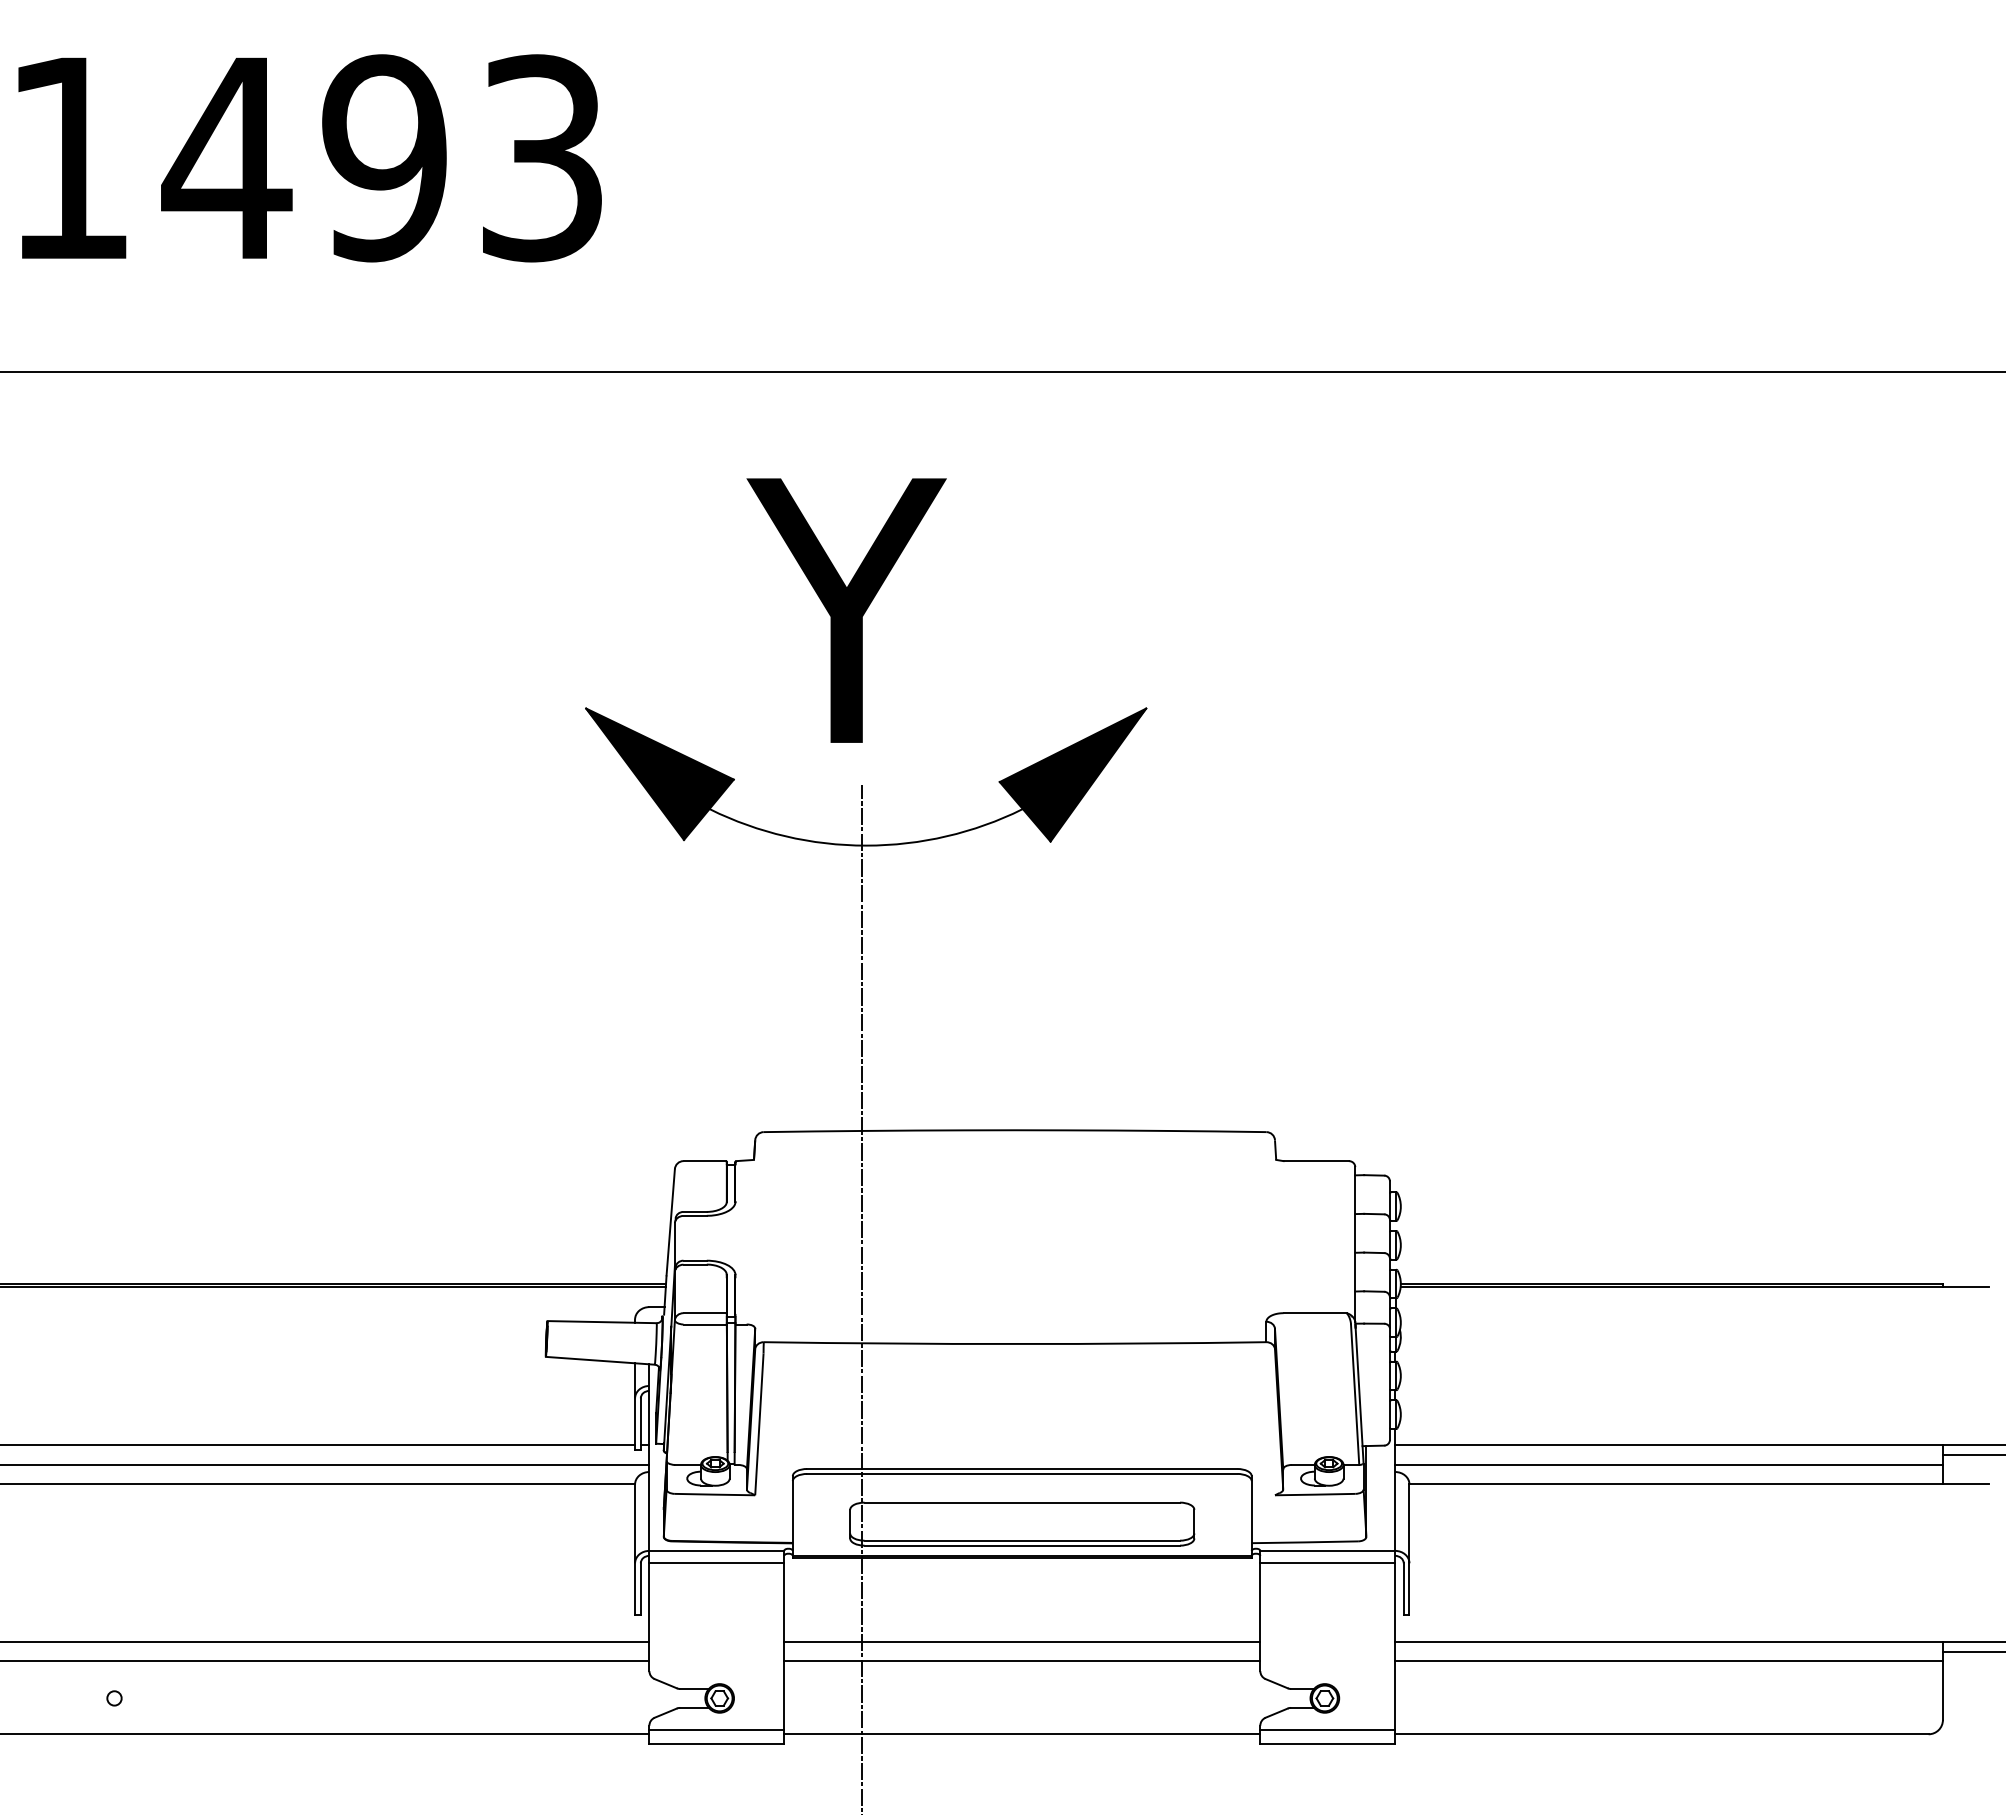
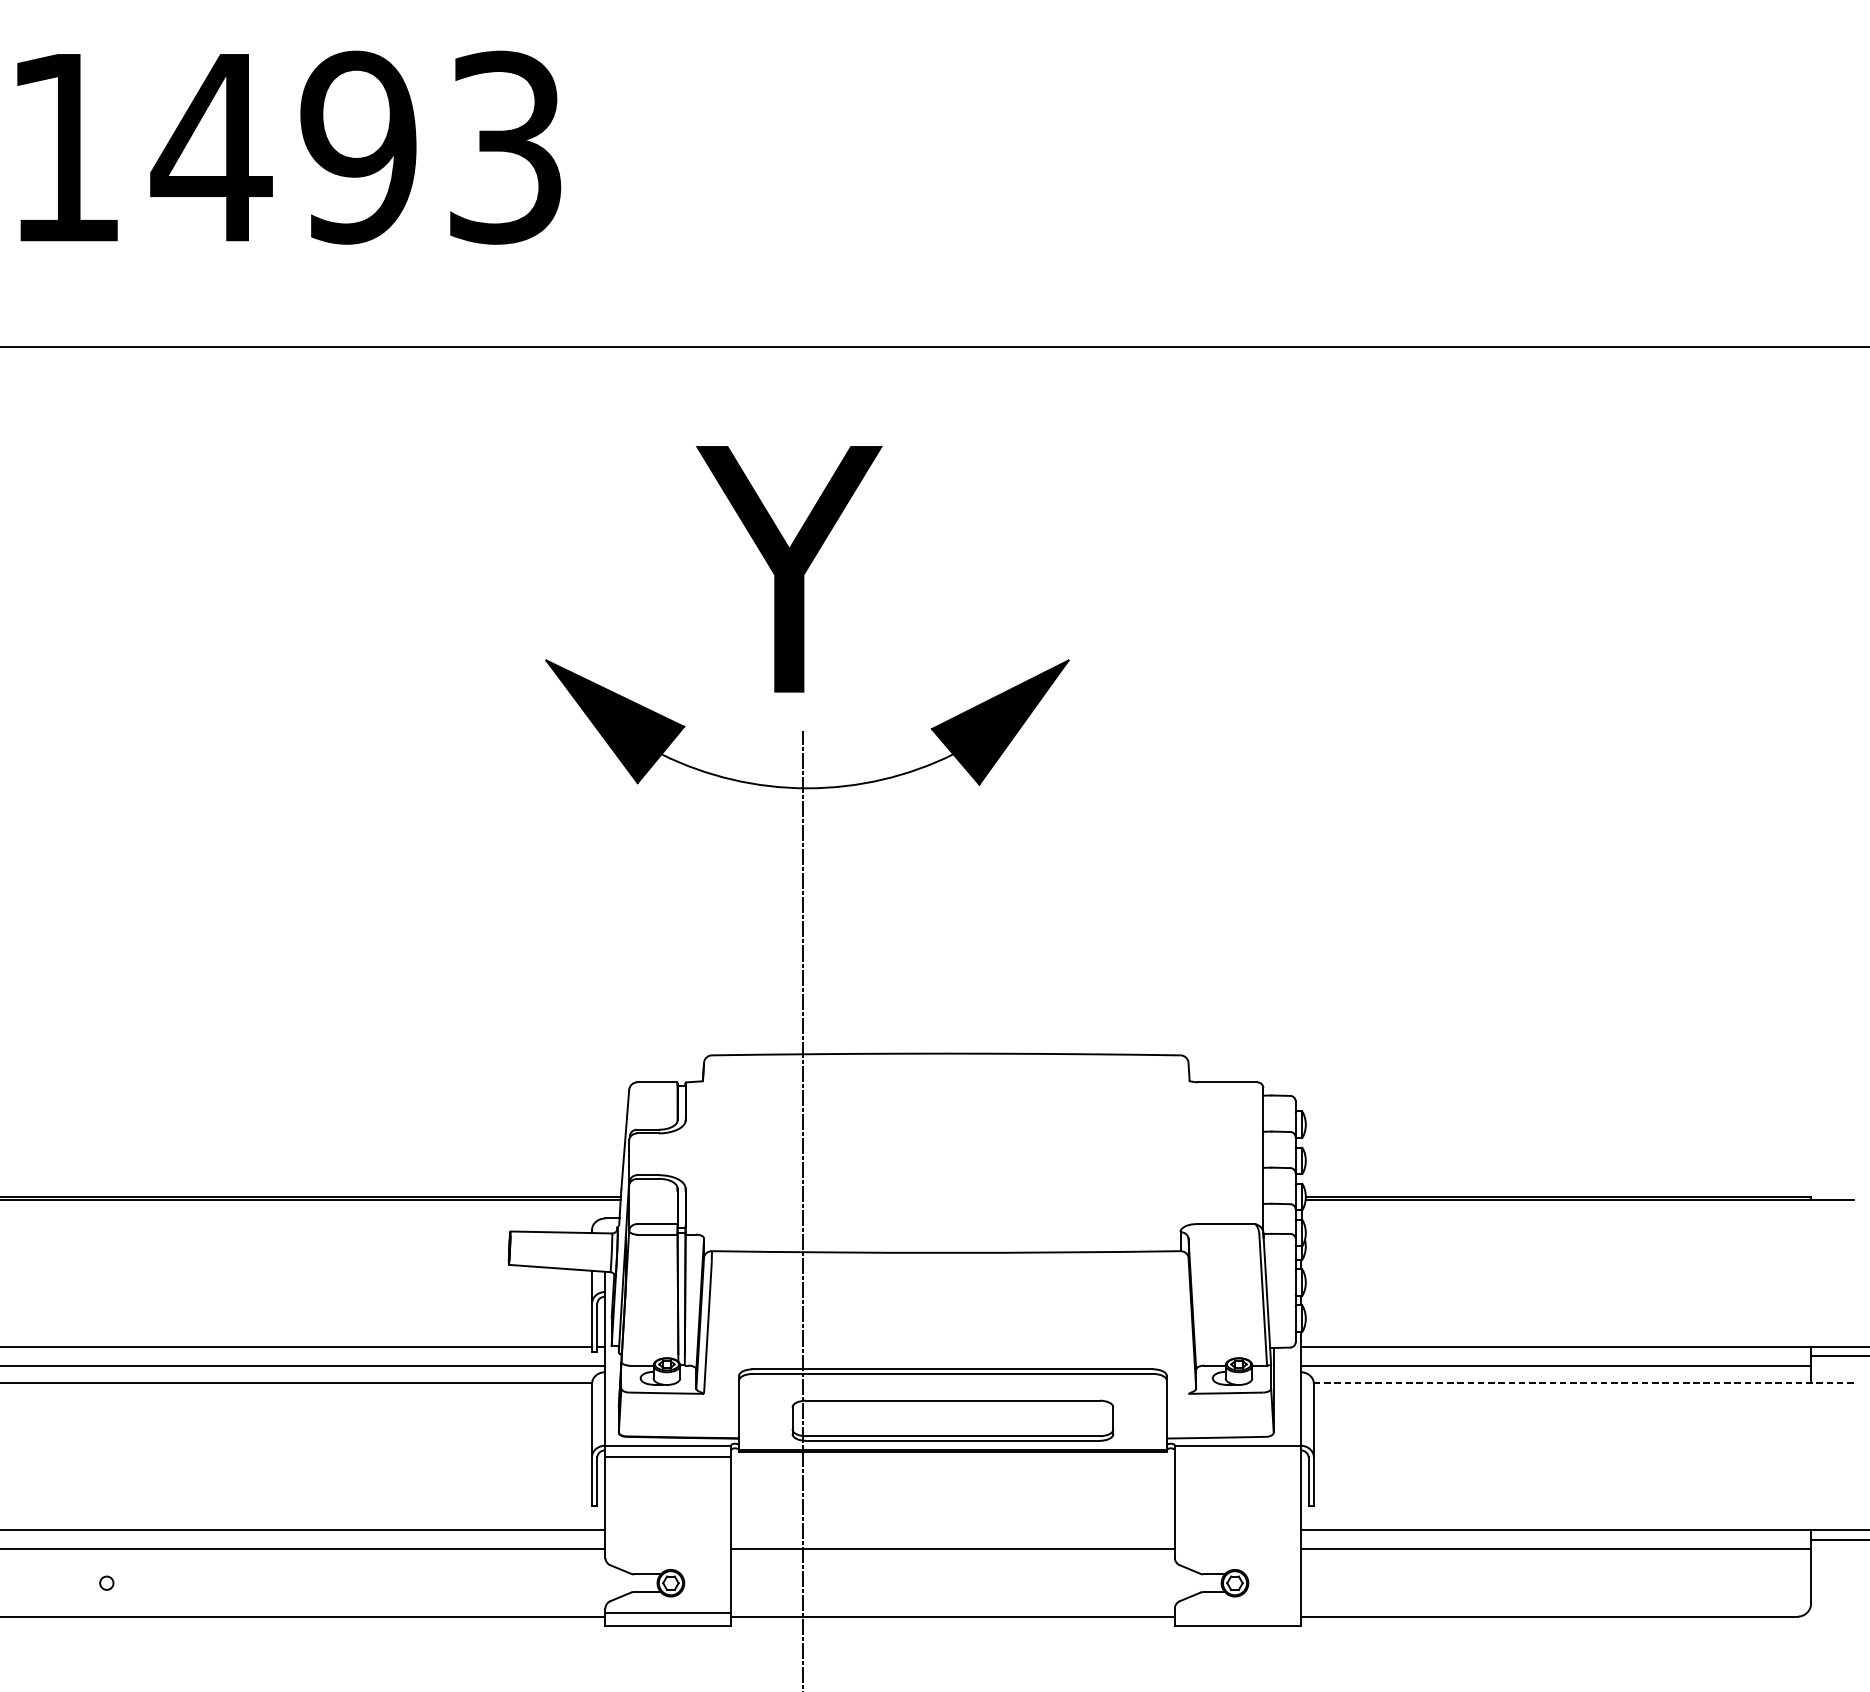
line: (1699, 1483) -> (1584, 1382), solid -> dashed
line: (1327, 1563) -> (1237, 1457), removed
line: (1022, 1641) -> (953, 1530), removed
line: (1327, 1729) -> (1237, 1612), removed

